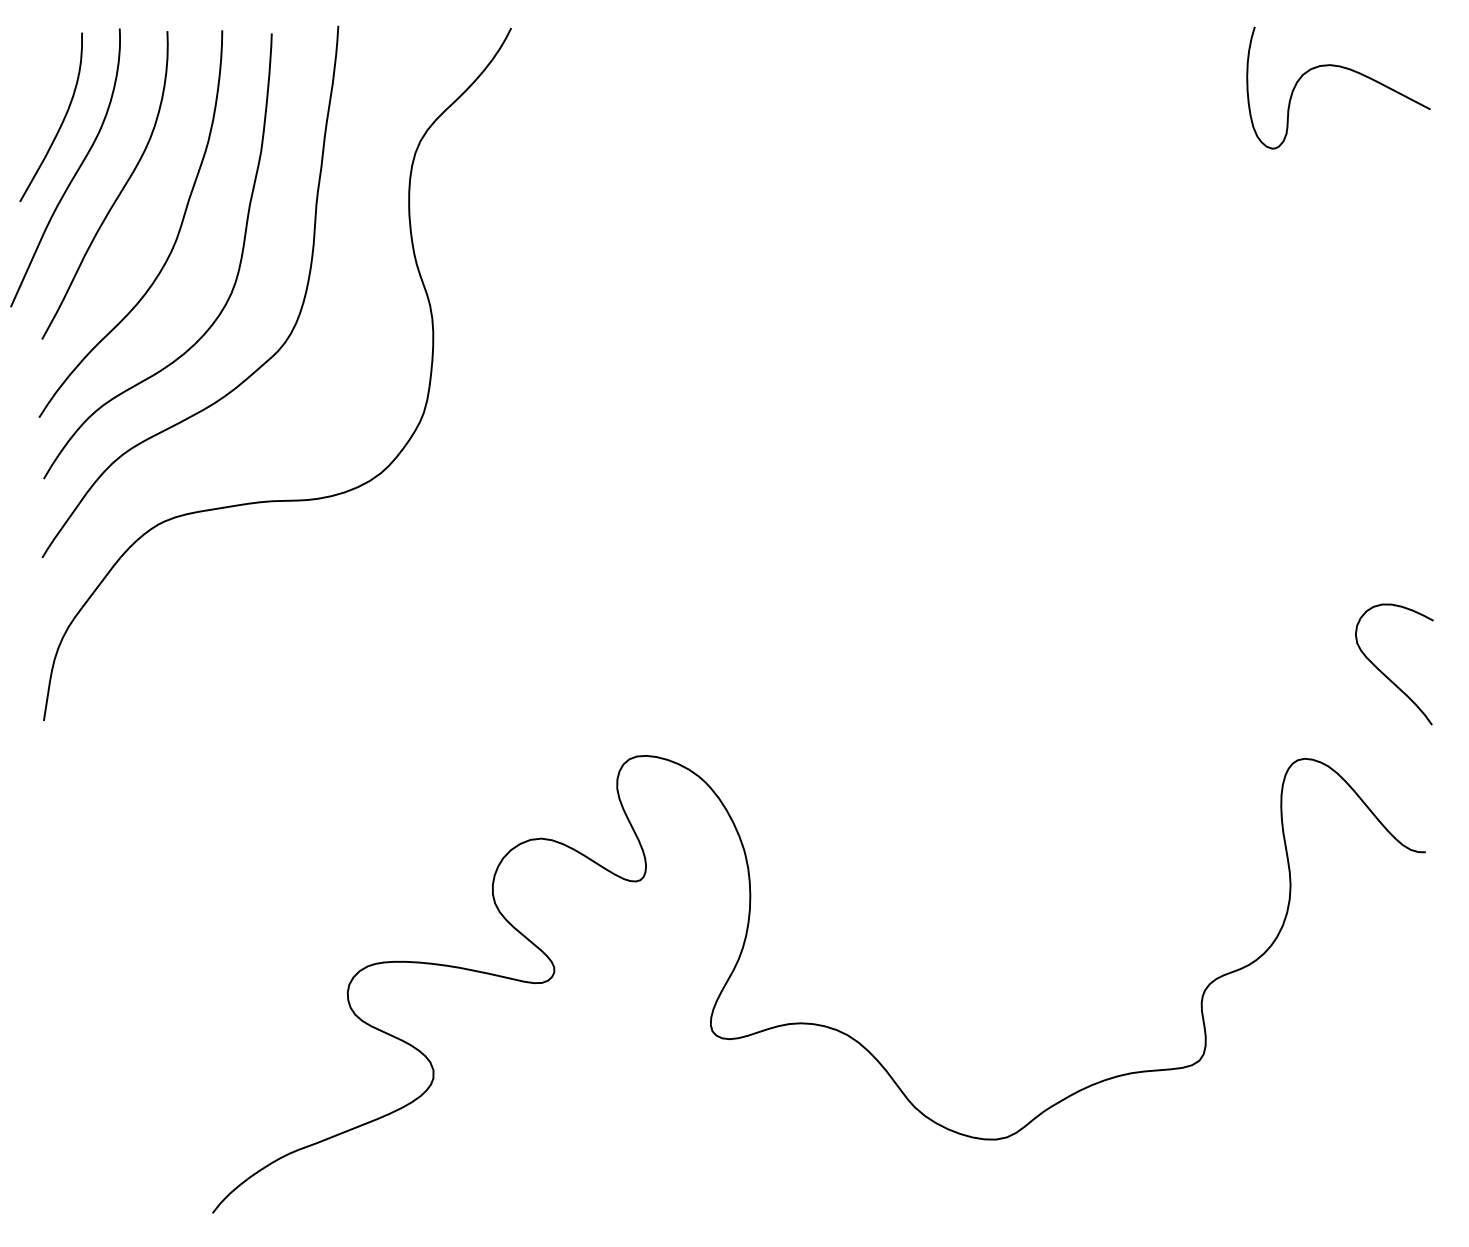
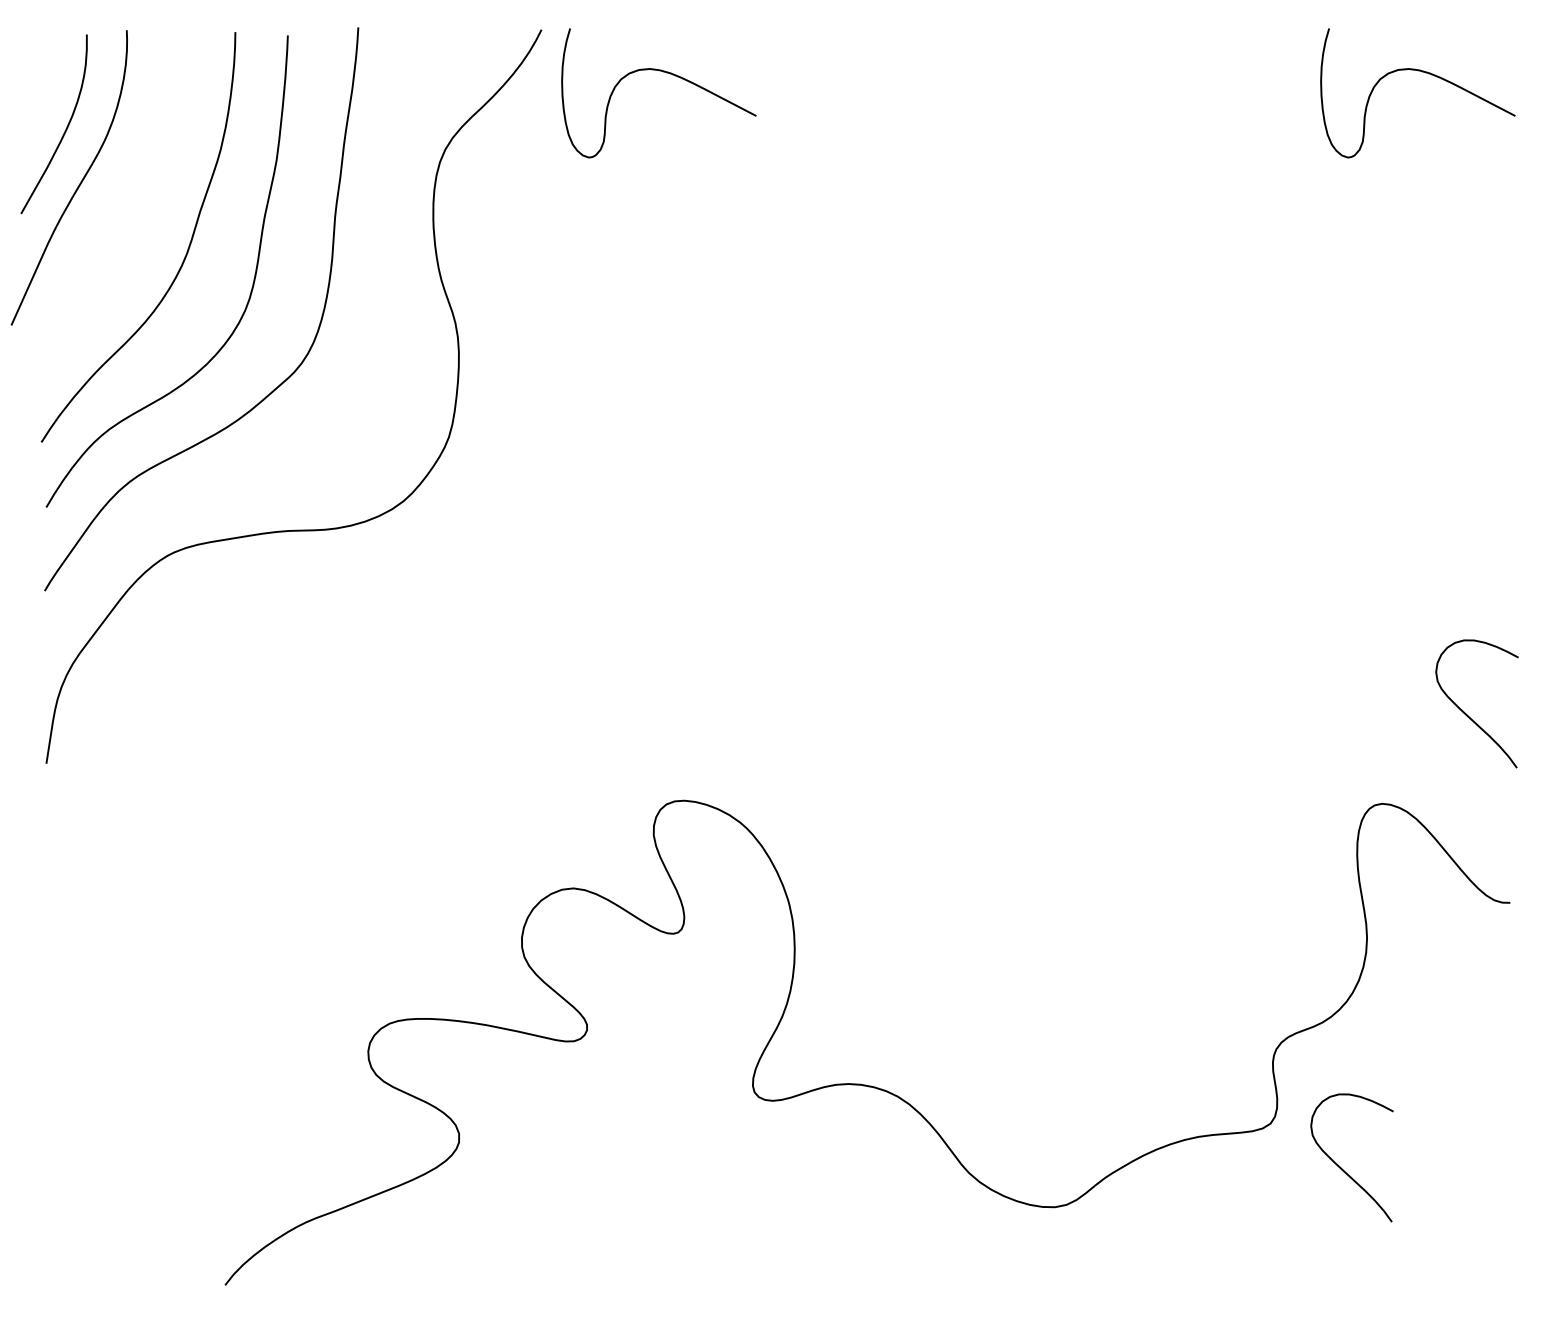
curve: (629, 69) -> (666, 73), added
curve: (118, 193) -> (125, 205), removed
curve: (1266, 1102) -> (1341, 1167), added

